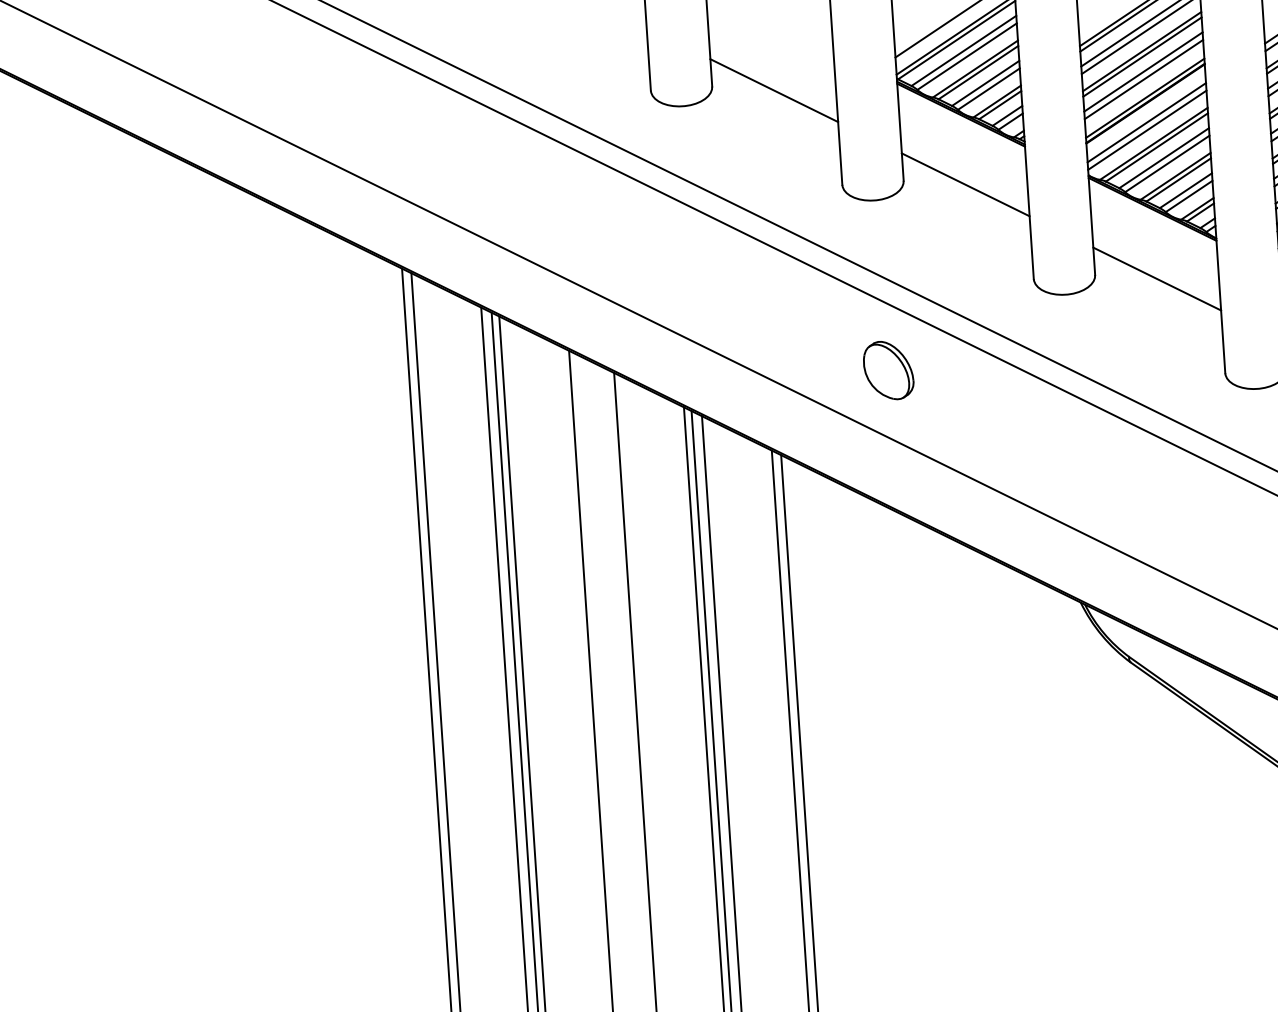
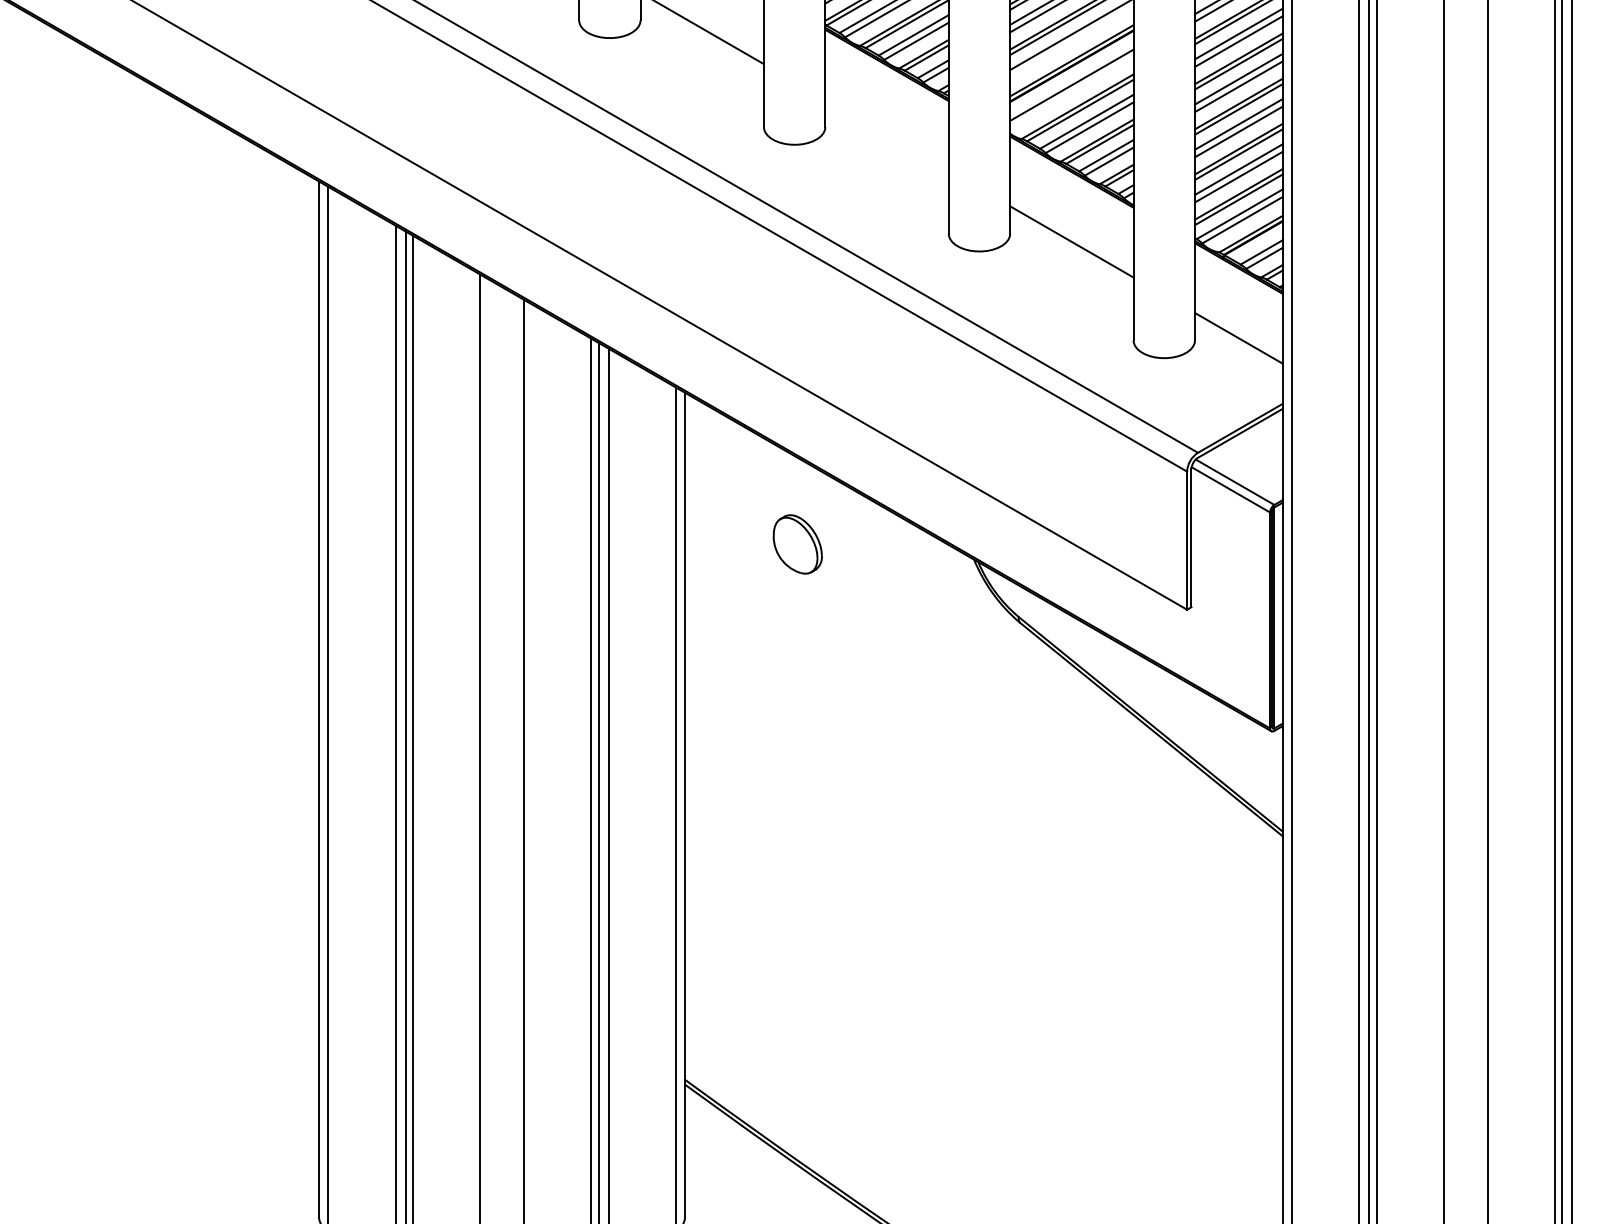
line: (1143, 79) -> (1071, 41), removed
line: (1146, 129) -> (1071, 92), removed
line: (965, 184) -> (886, 134), removed
part: (888, 370) -> (797, 544), moved

